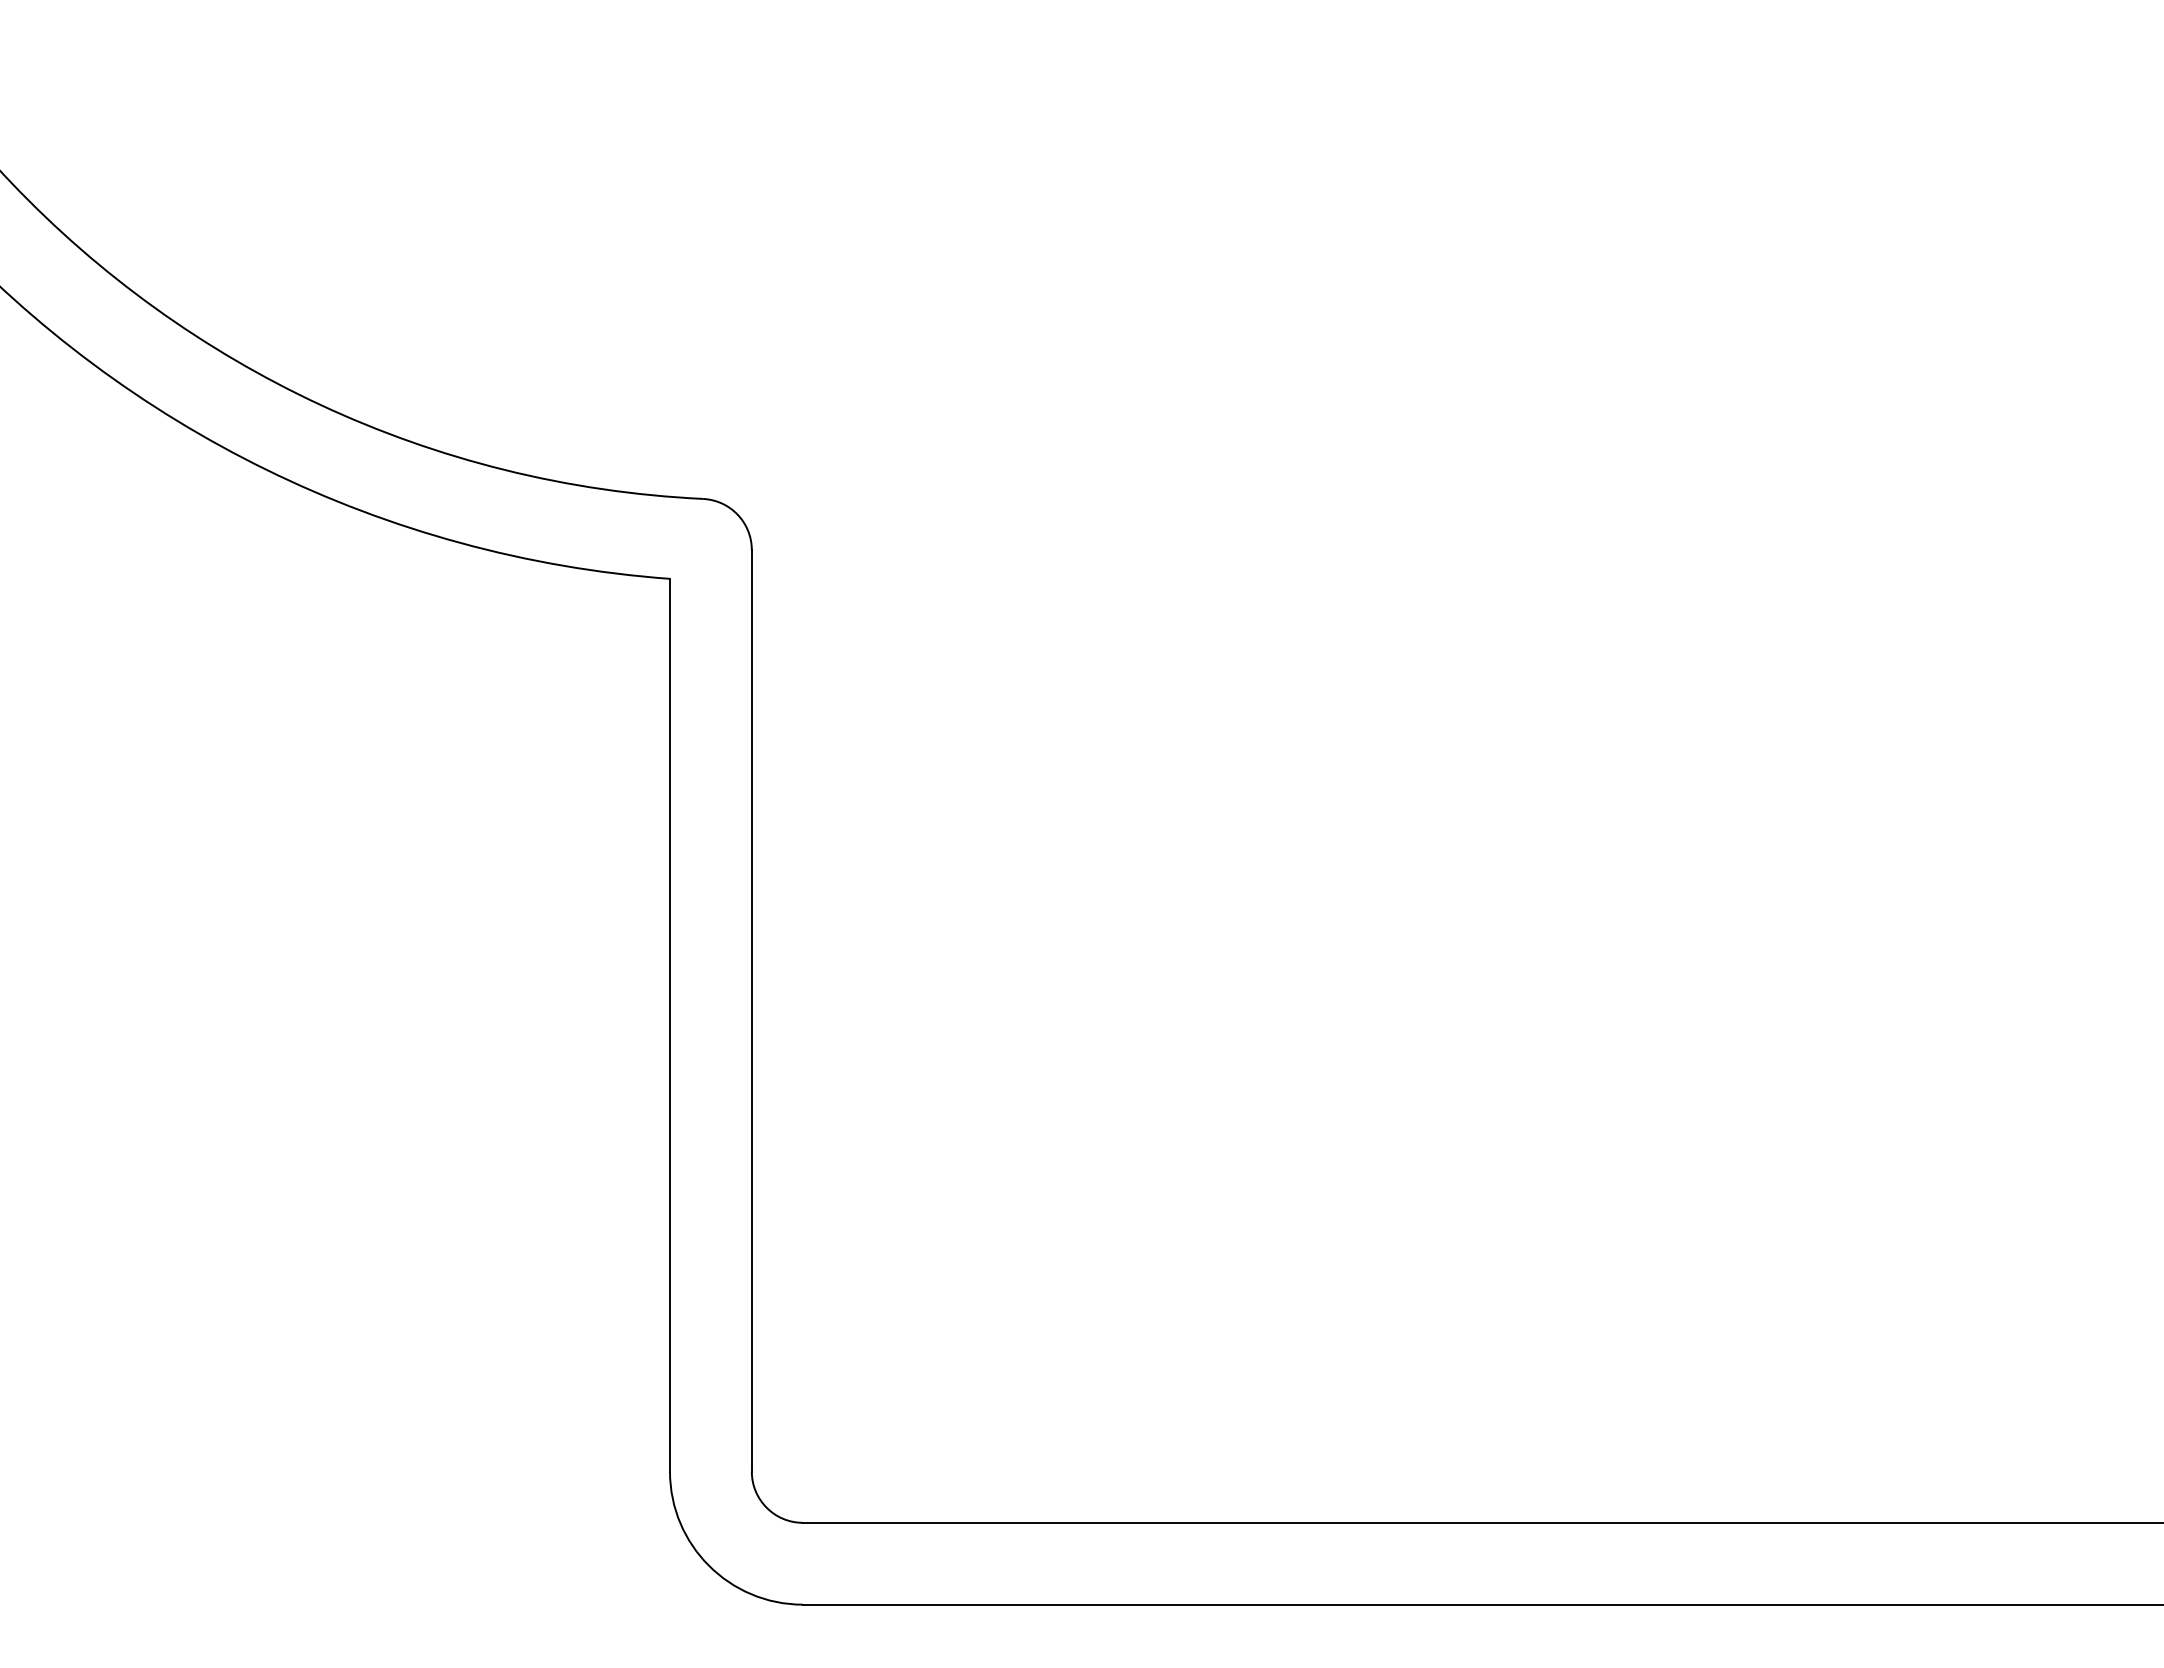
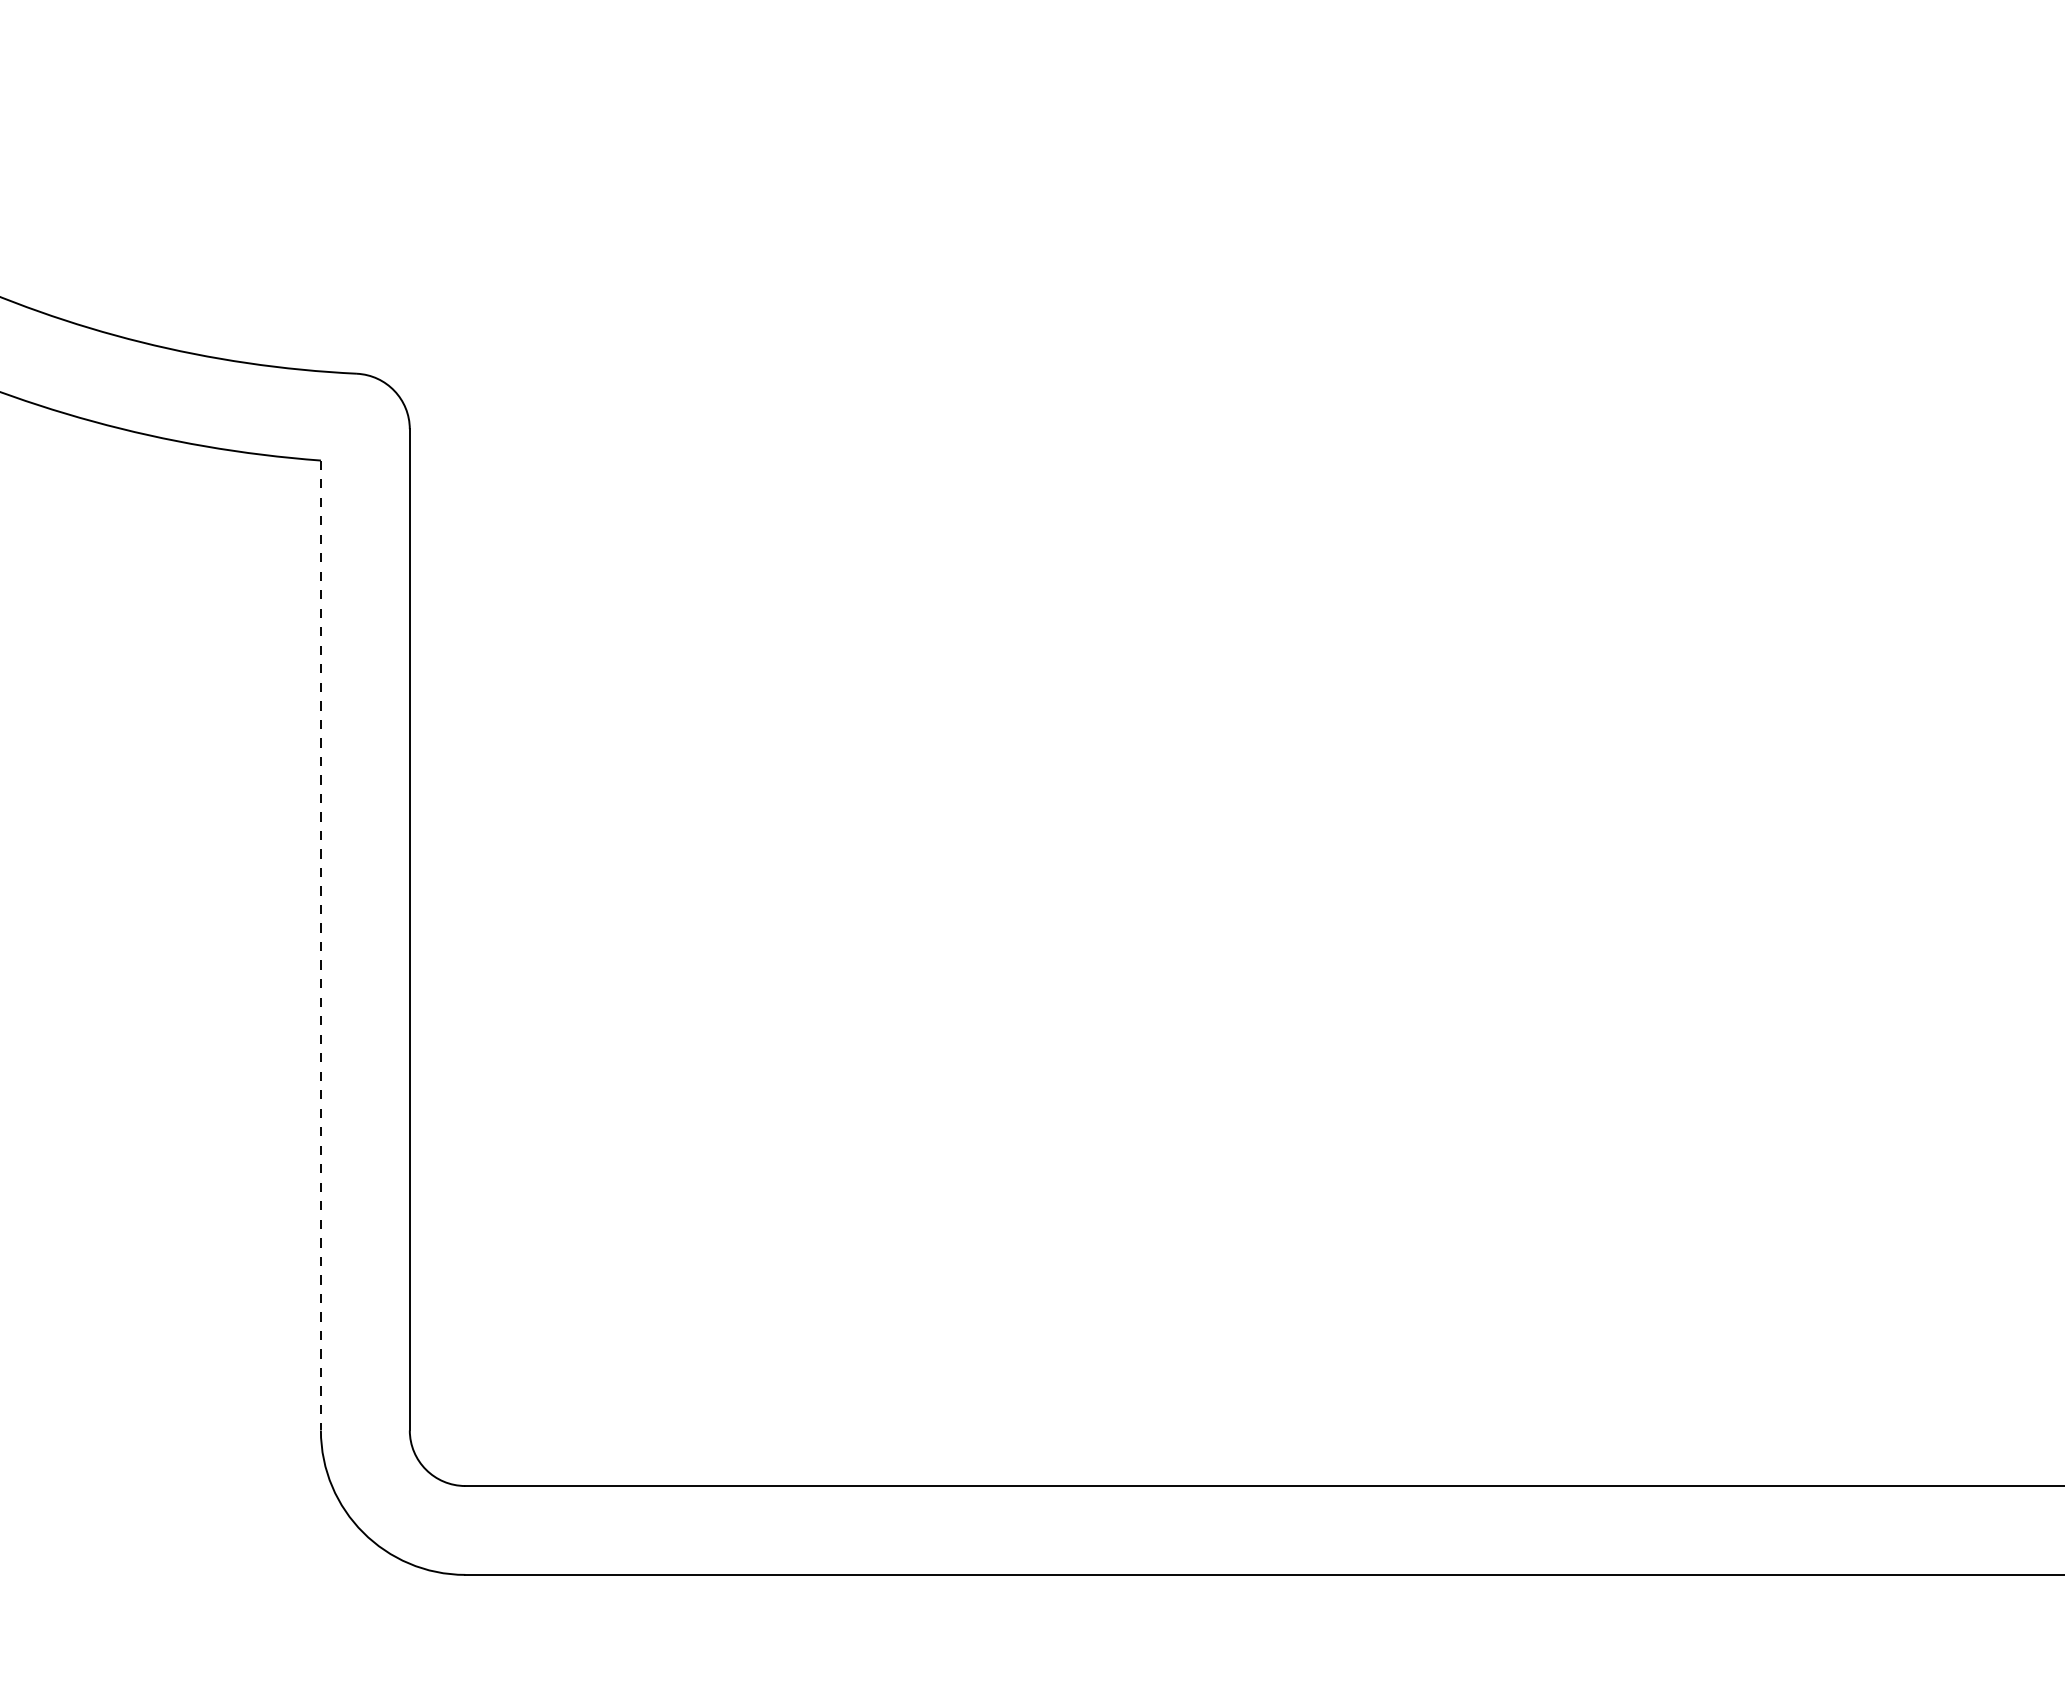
line: (670, 1025) -> (321, 945), solid -> dashed

